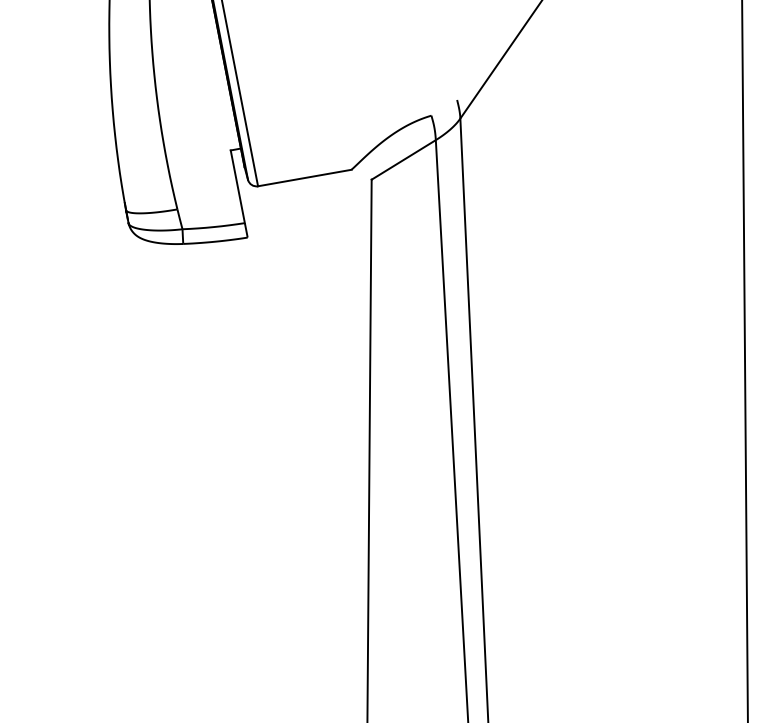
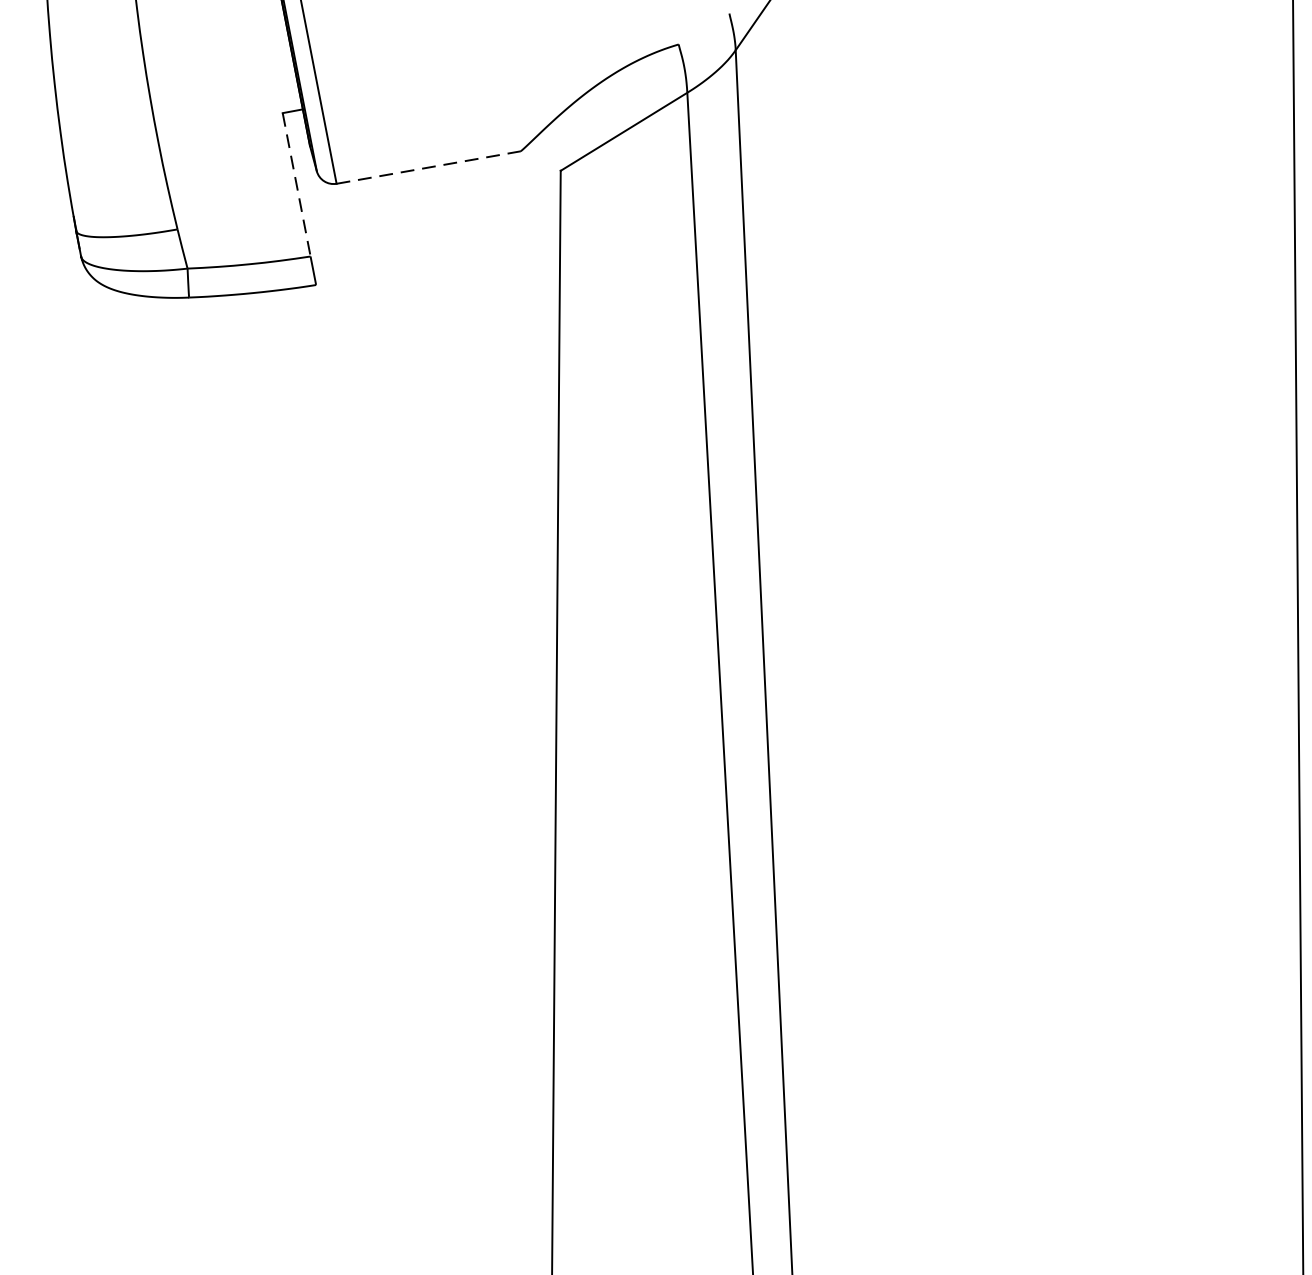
line: (305, 177) -> (430, 166), solid -> dashed
line: (237, 187) -> (296, 186), solid -> dashed

